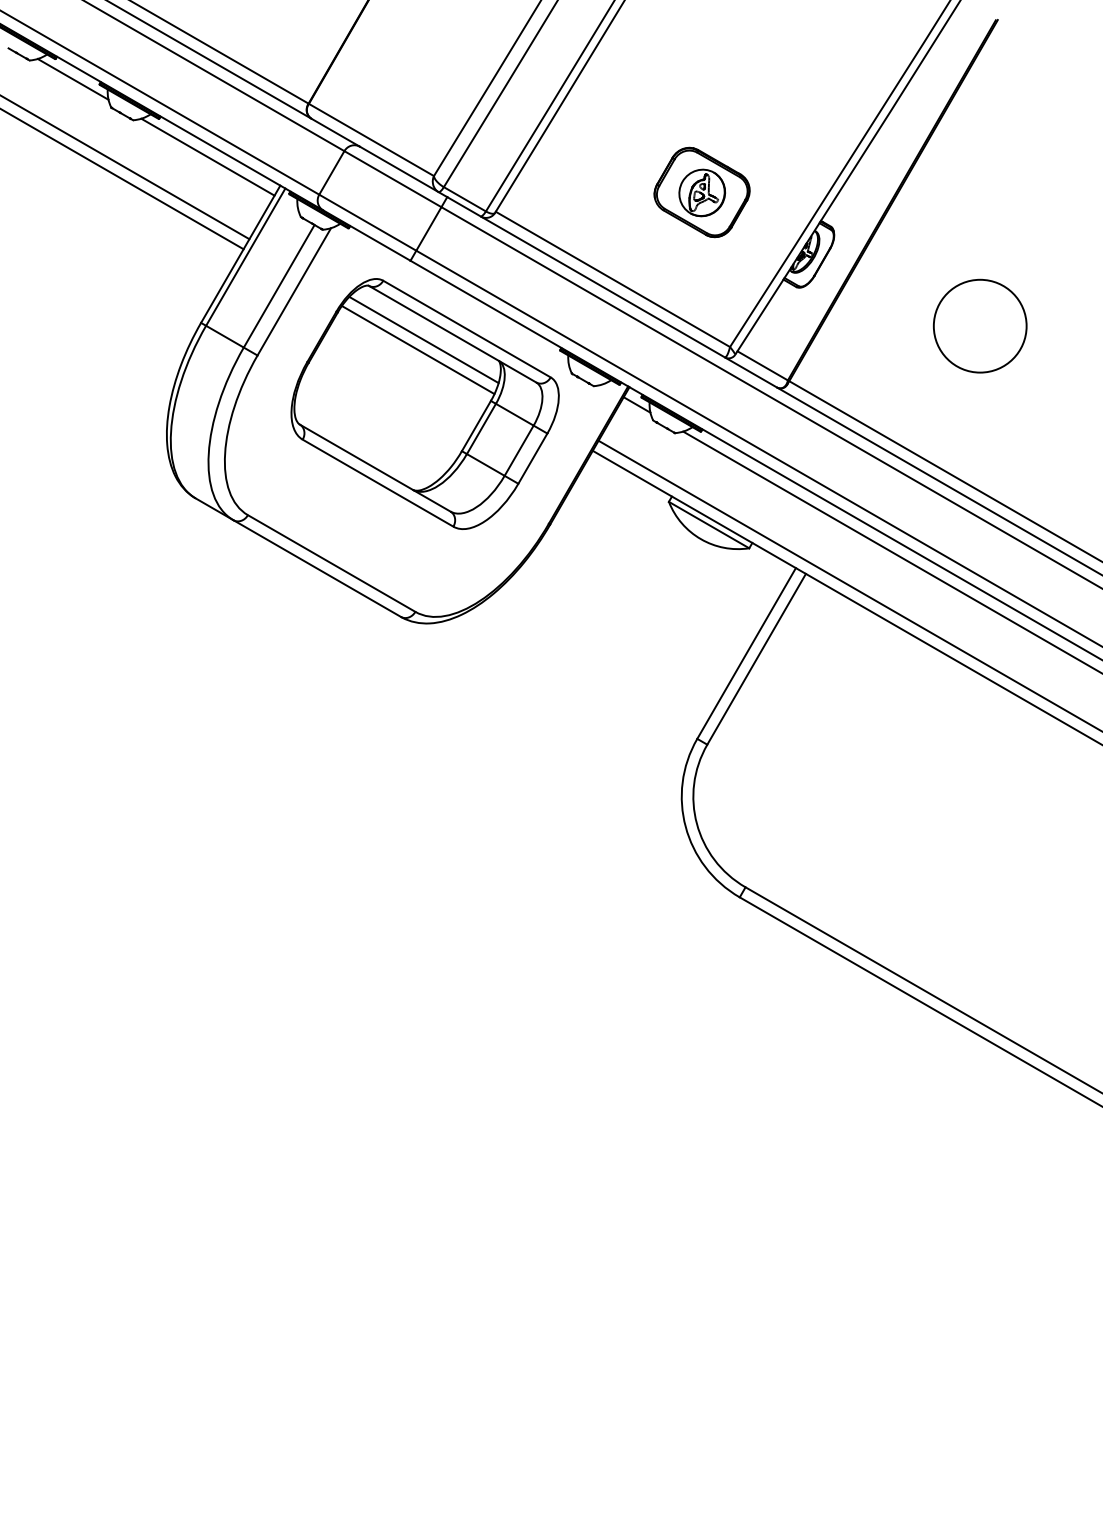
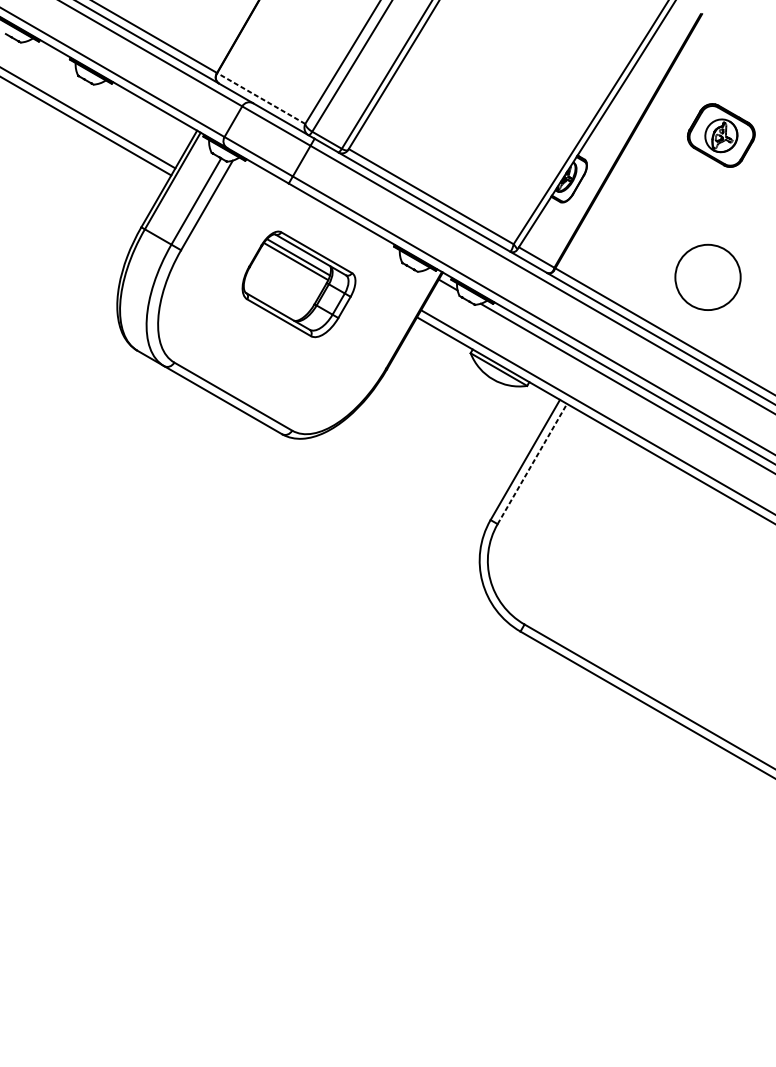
line: (72, 79) -> (50, 55), removed
line: (371, 139) -> (261, 98), solid -> dashed
line: (207, 156) -> (145, 110), removed
part: (701, 192) -> (720, 135), moved
circle: (979, 325) -> (707, 276), moved
part: (424, 403) -> (298, 284), size x0.6
line: (756, 659) -> (532, 464), solid -> dashed

